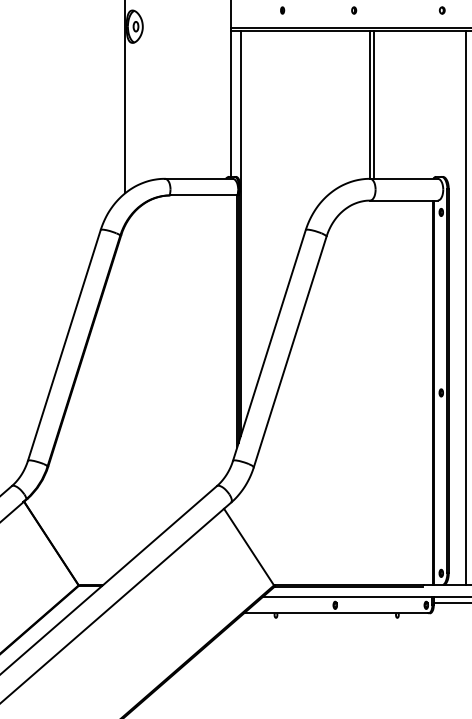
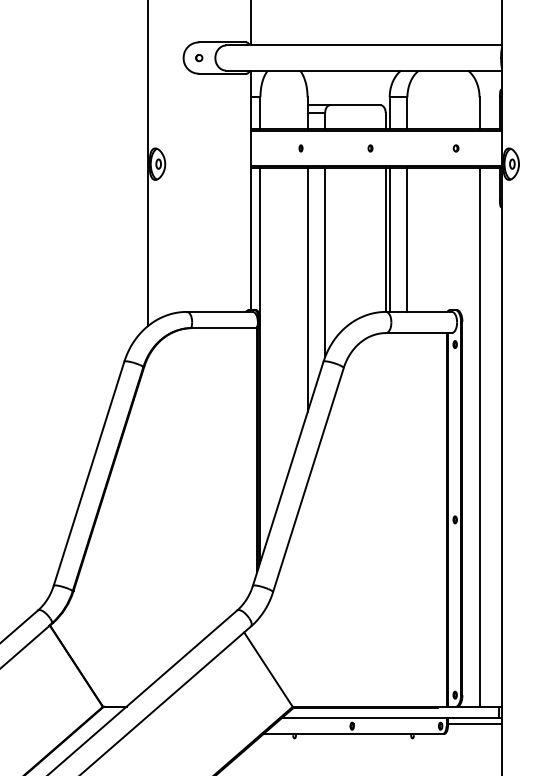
line: (392, 104) -> (407, 239), added
line: (307, 127) -> (325, 262), added
line: (289, 156) -> (307, 290), added

